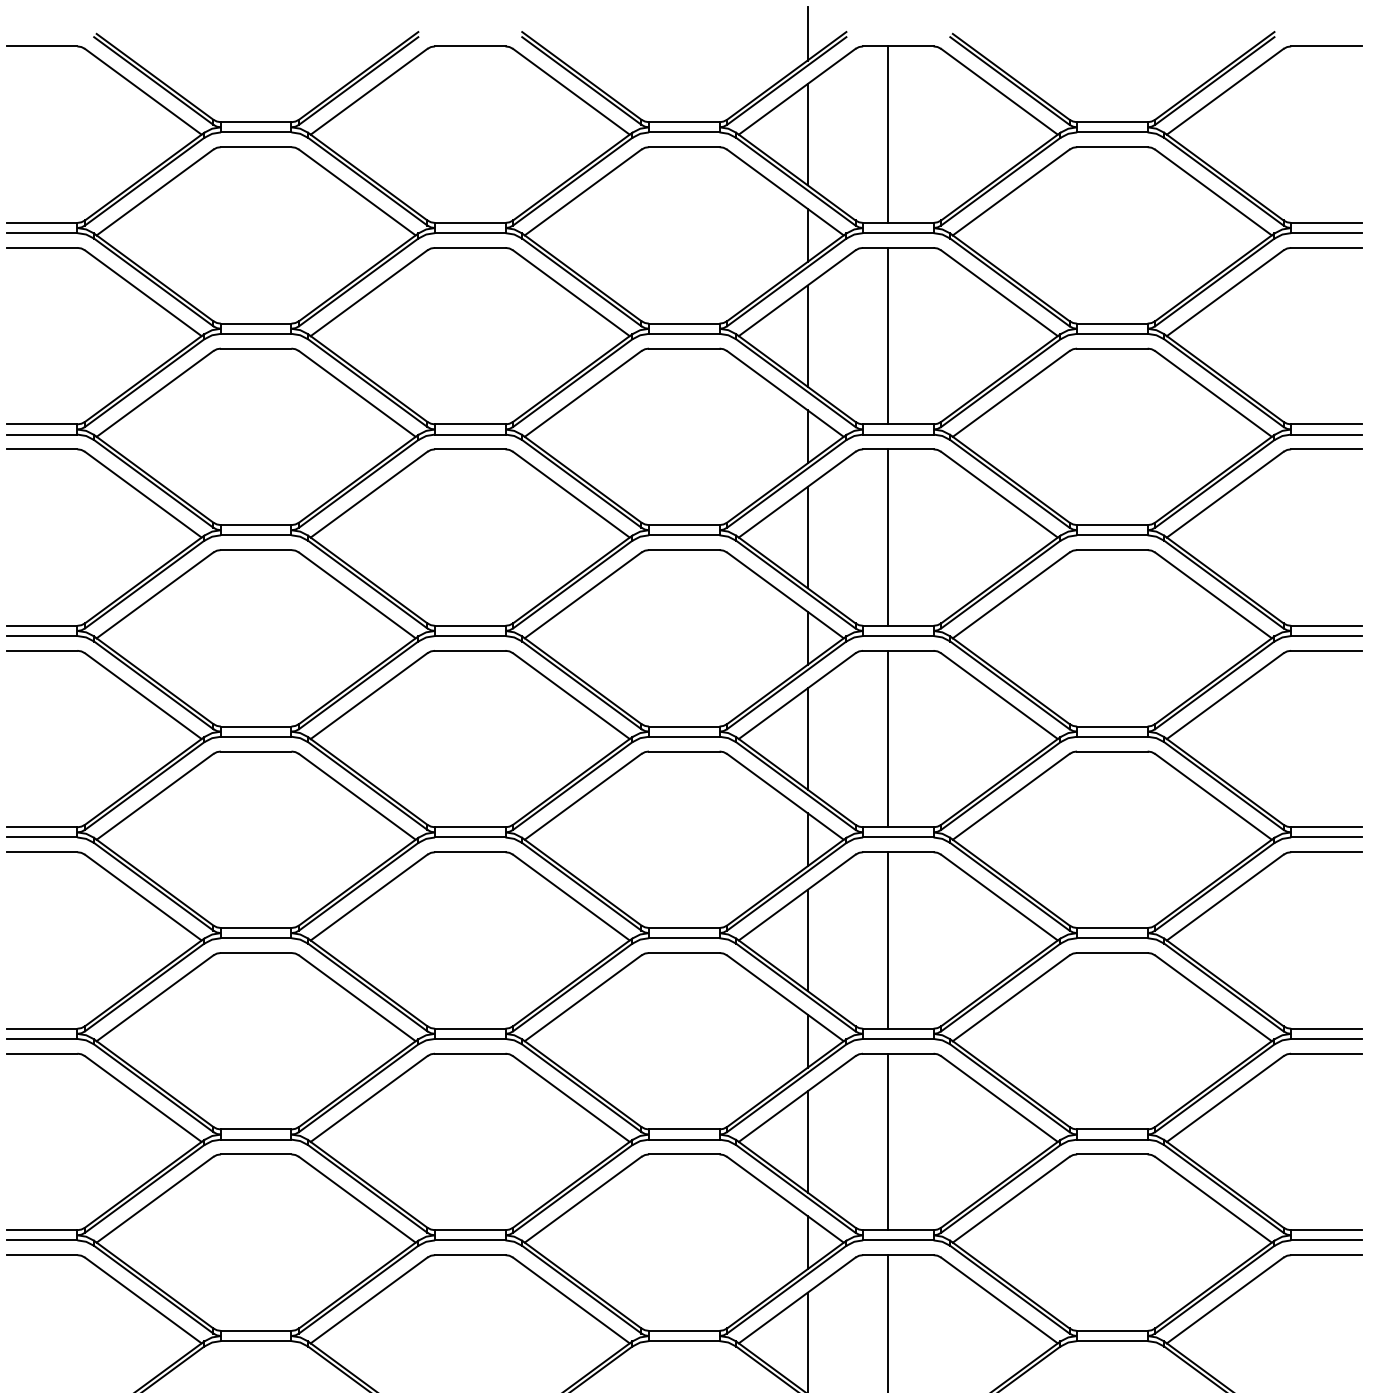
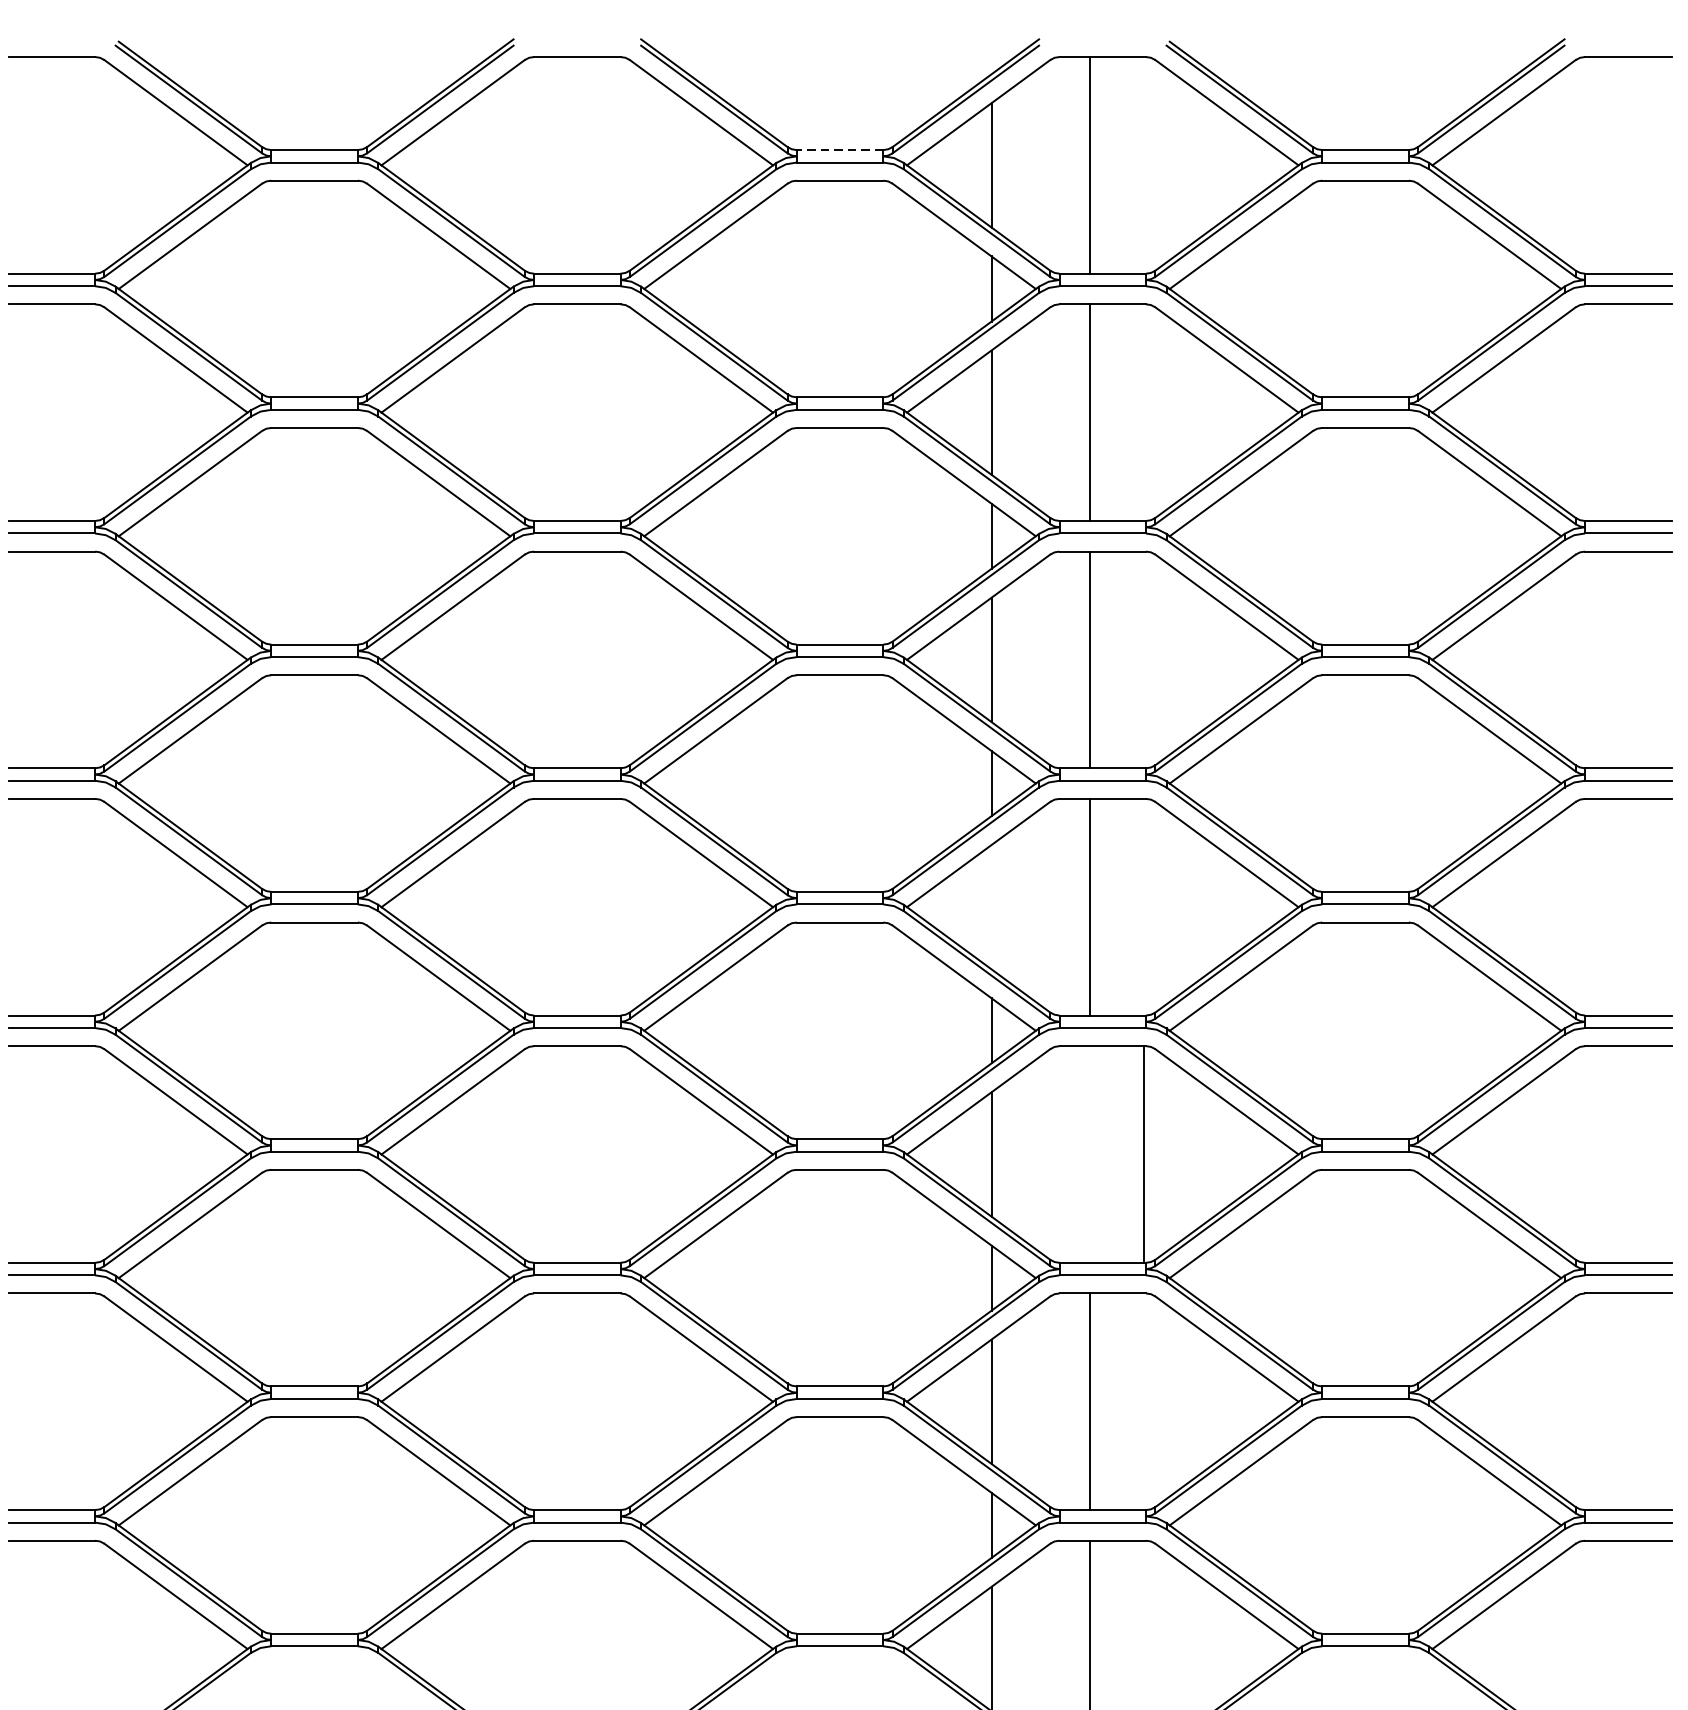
line: (807, 33) -> (991, 41), removed
line: (683, 122) -> (839, 150), solid -> dashed
line: (807, 738) -> (991, 906), removed
line: (888, 940) -> (1144, 1154), moved

